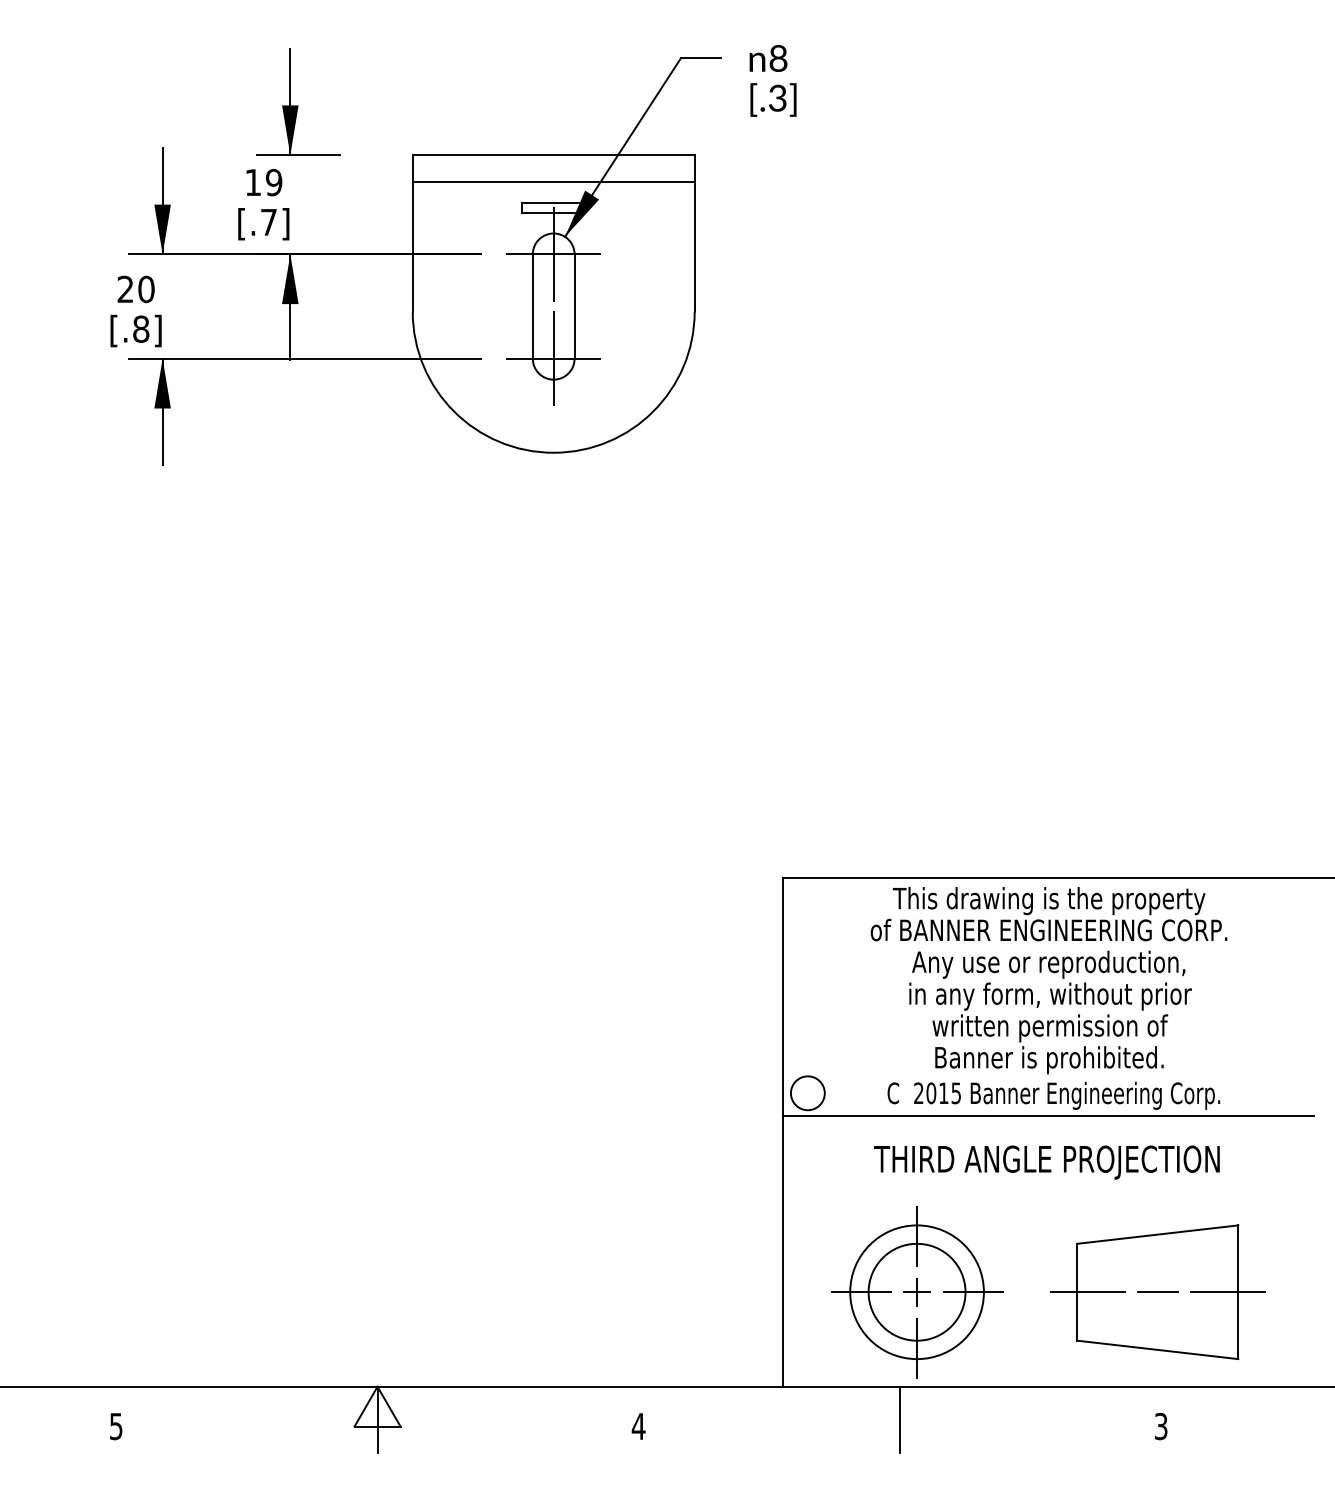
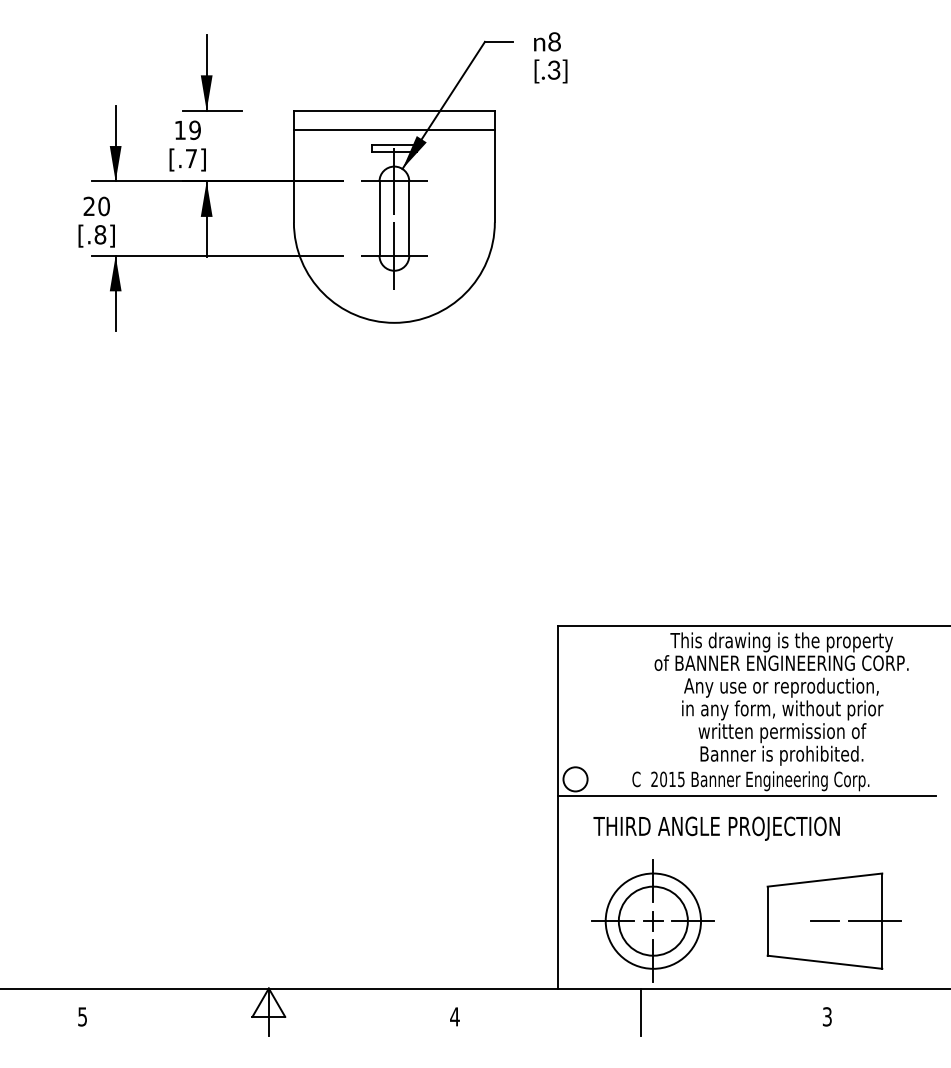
text: (1048, 980) -> (781, 698), moved
text: (1046, 1162) -> (716, 828), moved
line: (1087, 1292) -> (774, 921), removed

